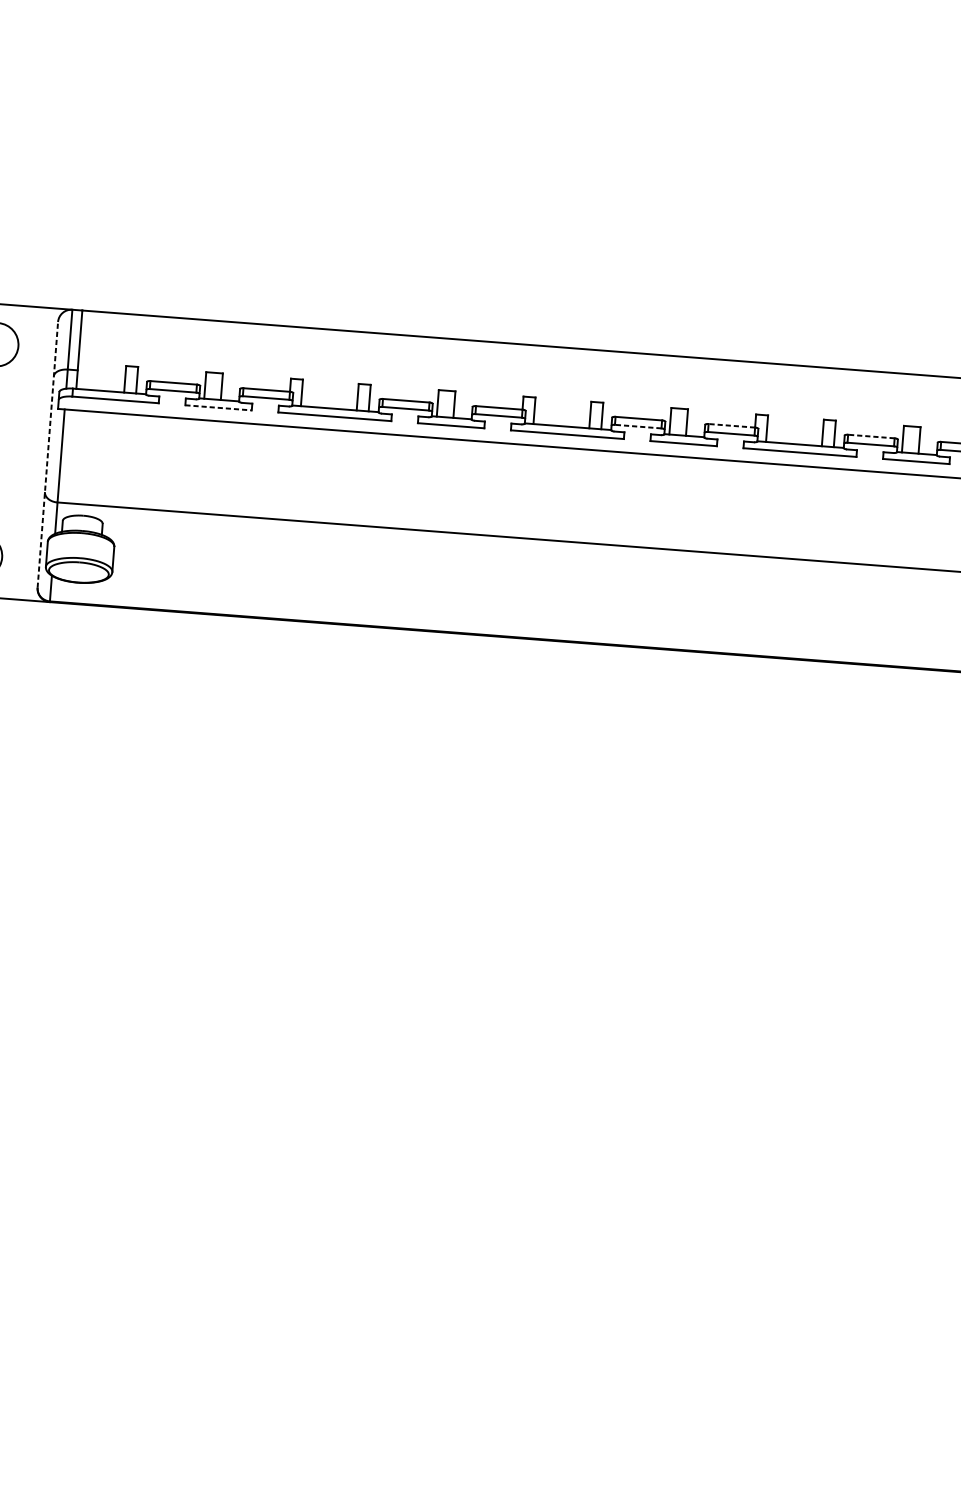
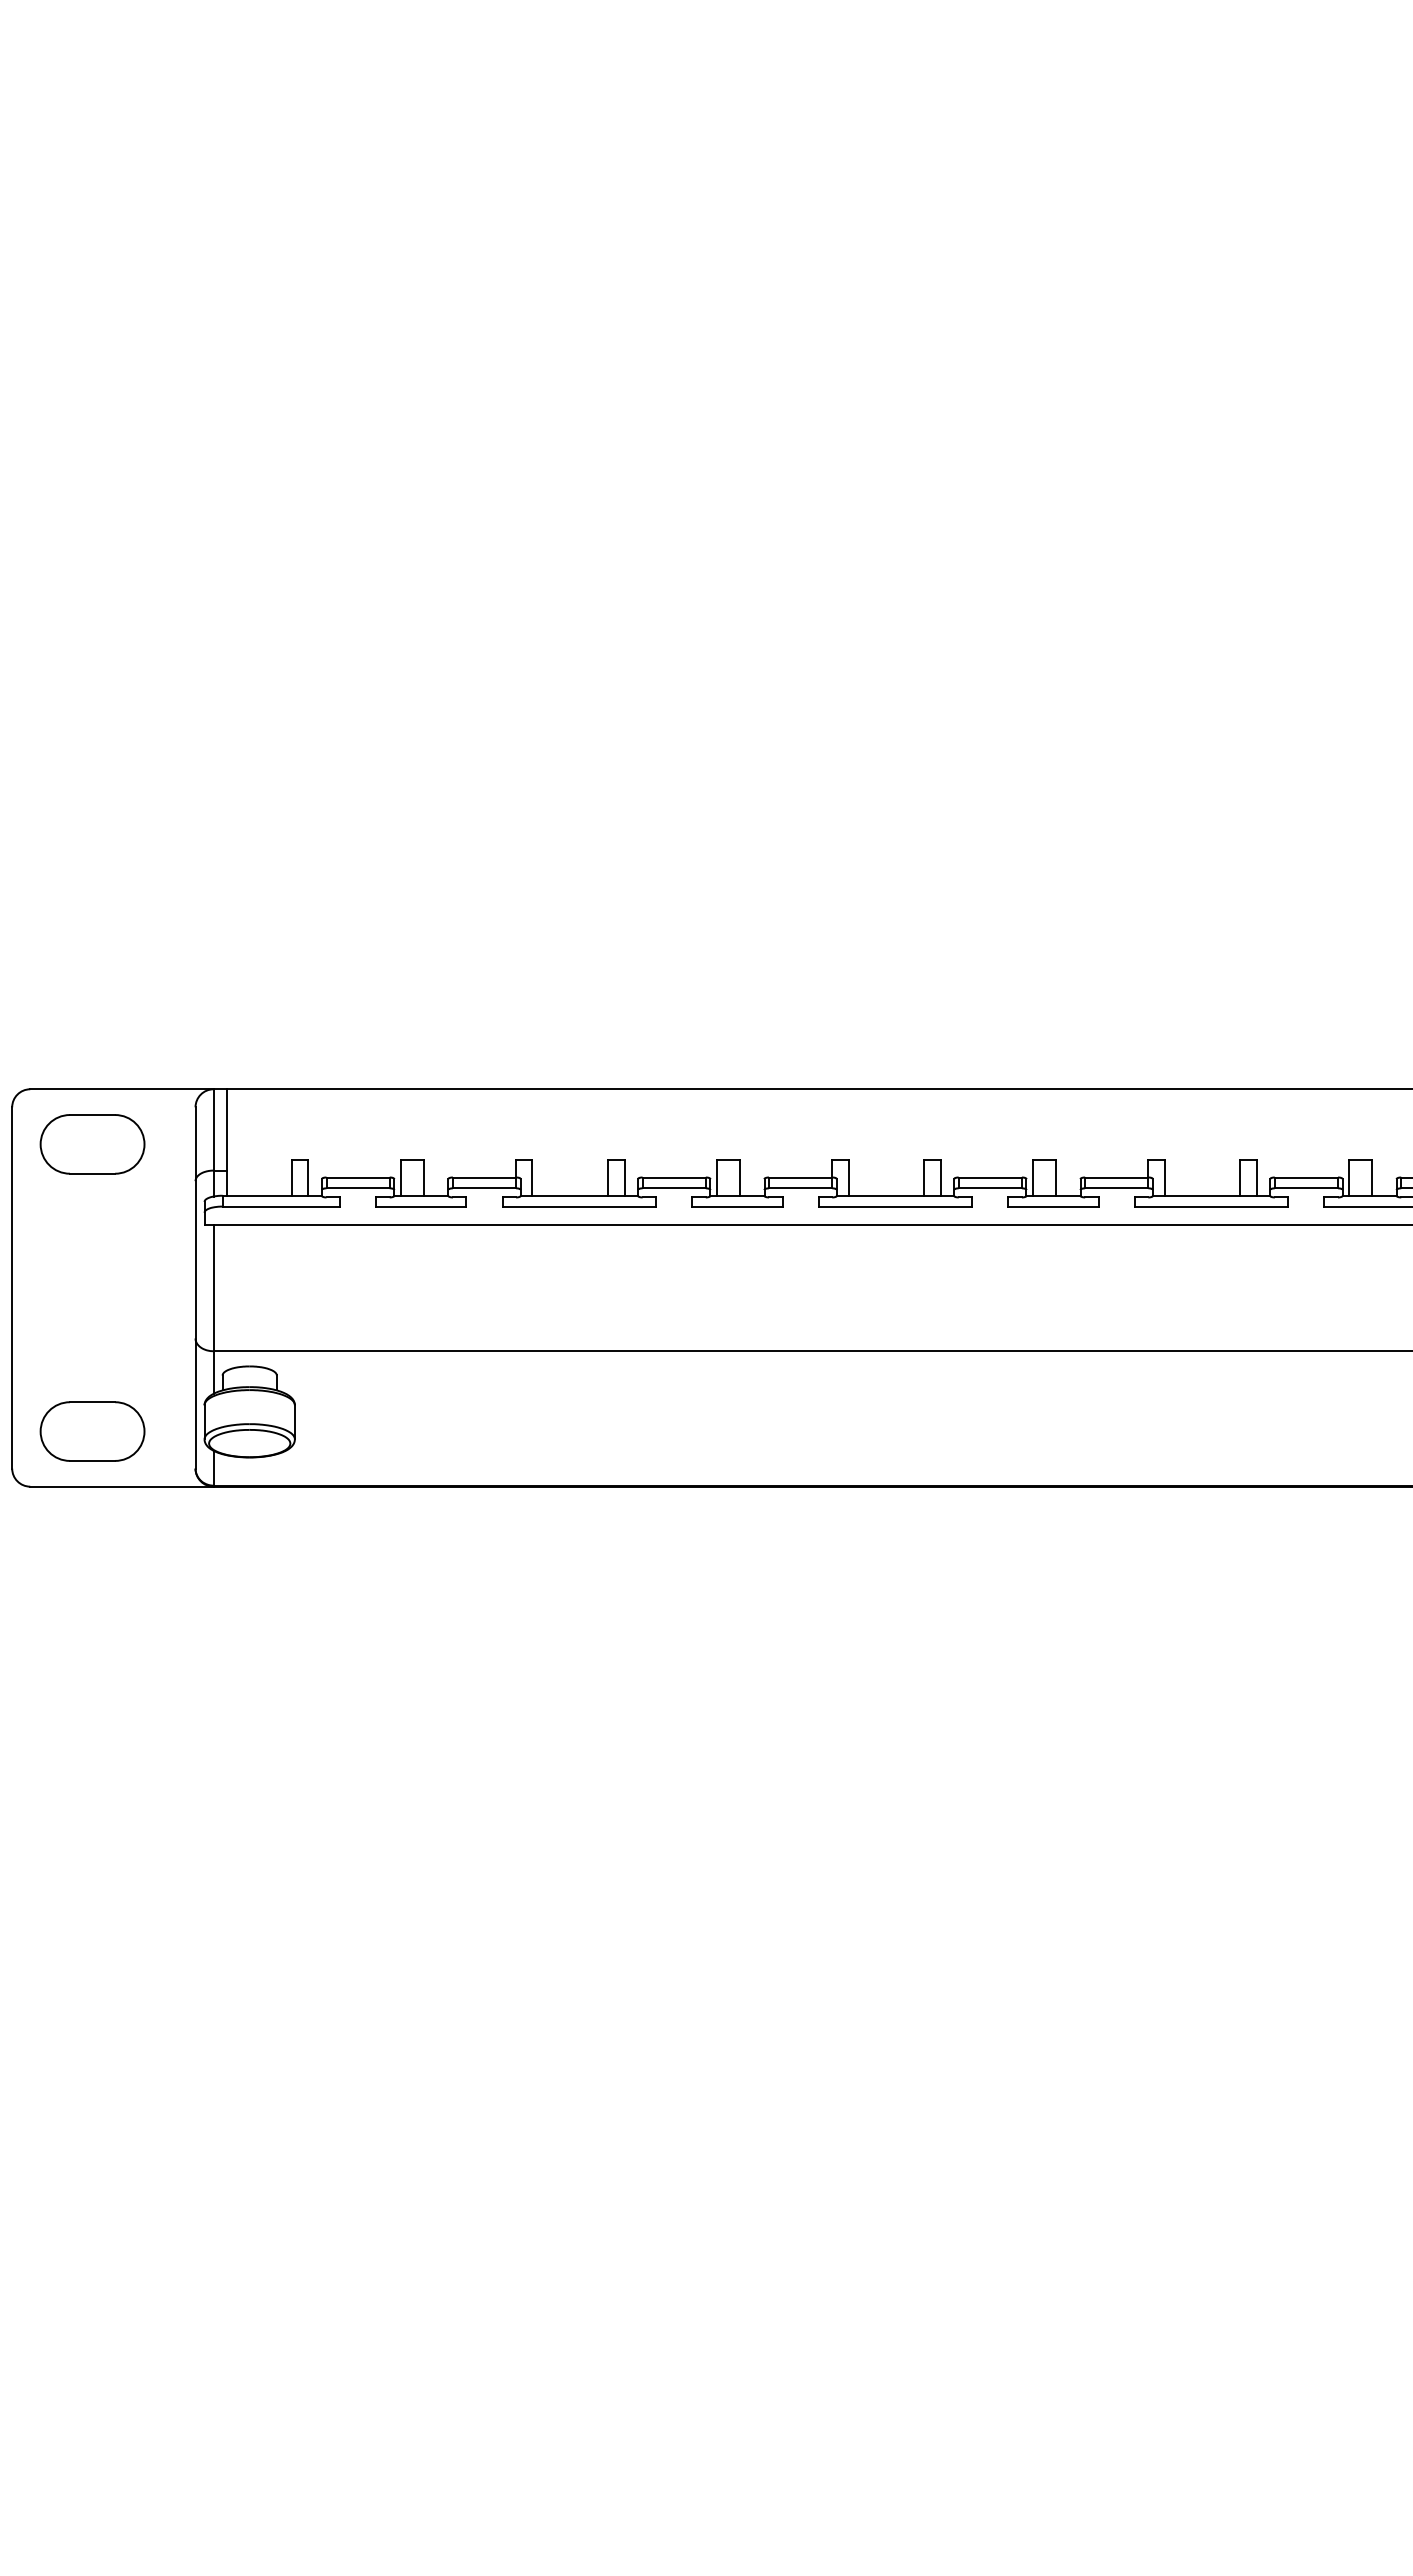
line: (218, 407) -> (421, 1206), dashed -> solid
line: (731, 425) -> (1116, 1177), dashed -> solid
line: (638, 426) -> (990, 1188), dashed -> solid
line: (871, 436) -> (1306, 1177), dashed -> solid
line: (47, 454) -> (195, 1287), dashed -> solid

